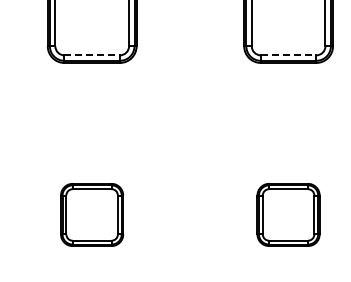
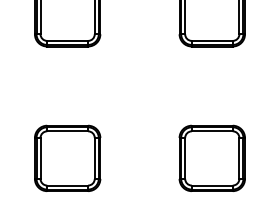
line: (92, 55) -> (67, 41), dashed -> solid
line: (288, 55) -> (212, 41), dashed -> solid
part: (91, 214) -> (67, 158), size x1.43
part: (288, 214) -> (212, 158), size x1.43

